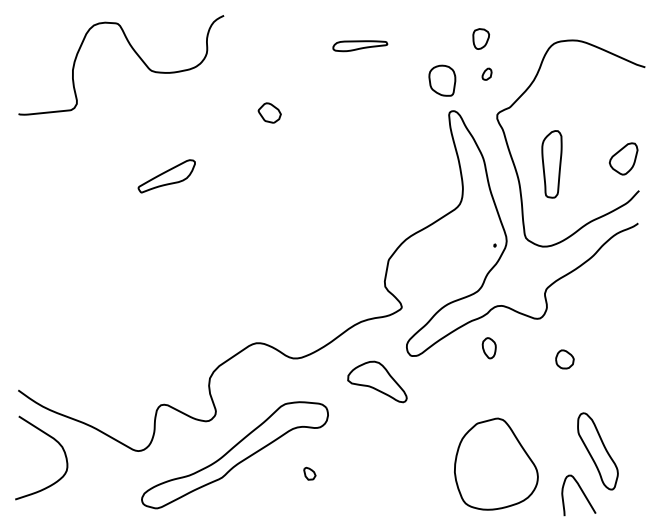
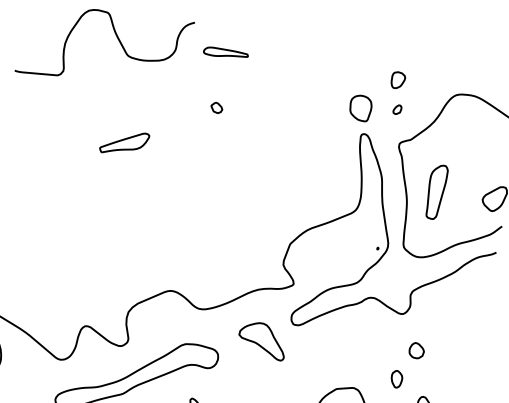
part: (360, 46) -> (226, 54), moved
part: (269, 113) -> (216, 108), size x0.62
part: (488, 348) -> (396, 379), moved

